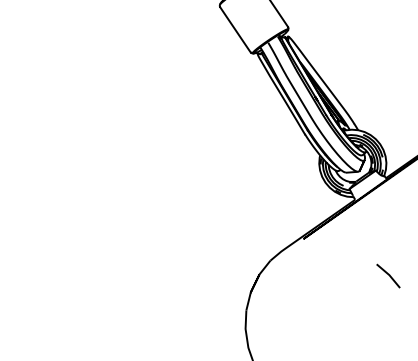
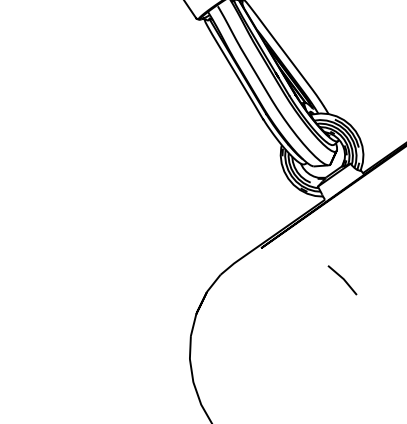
curve: (388, 275) -> (342, 279), moved

